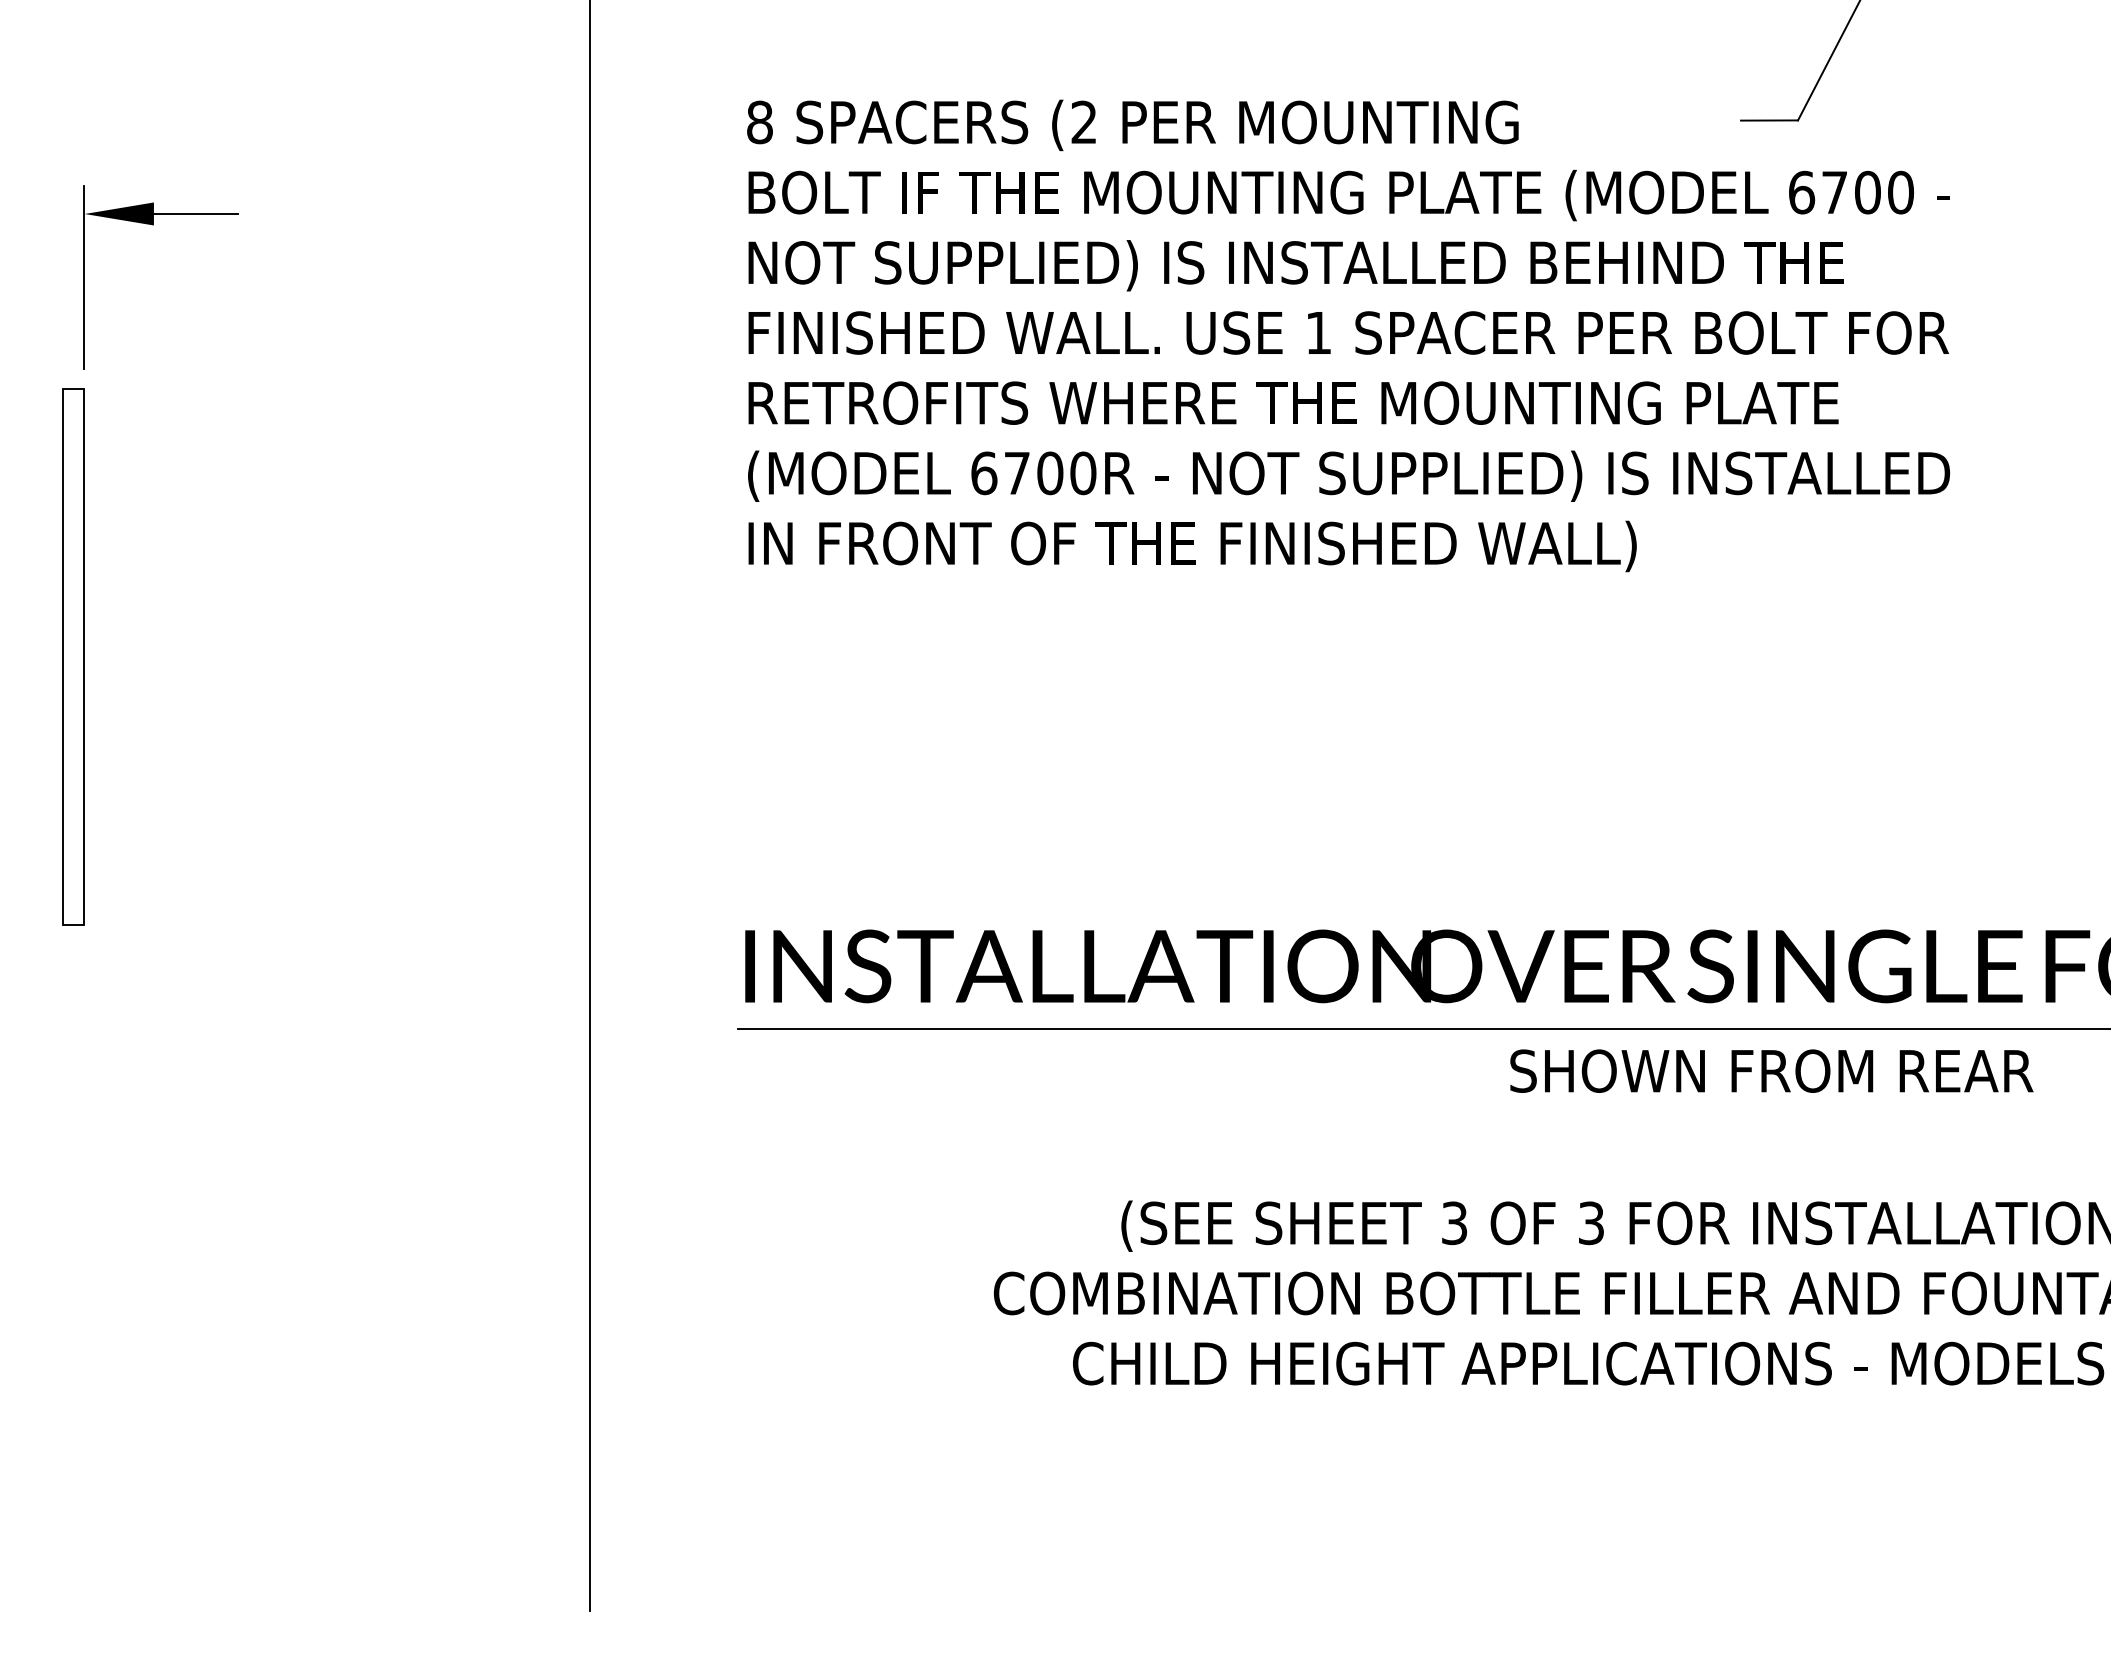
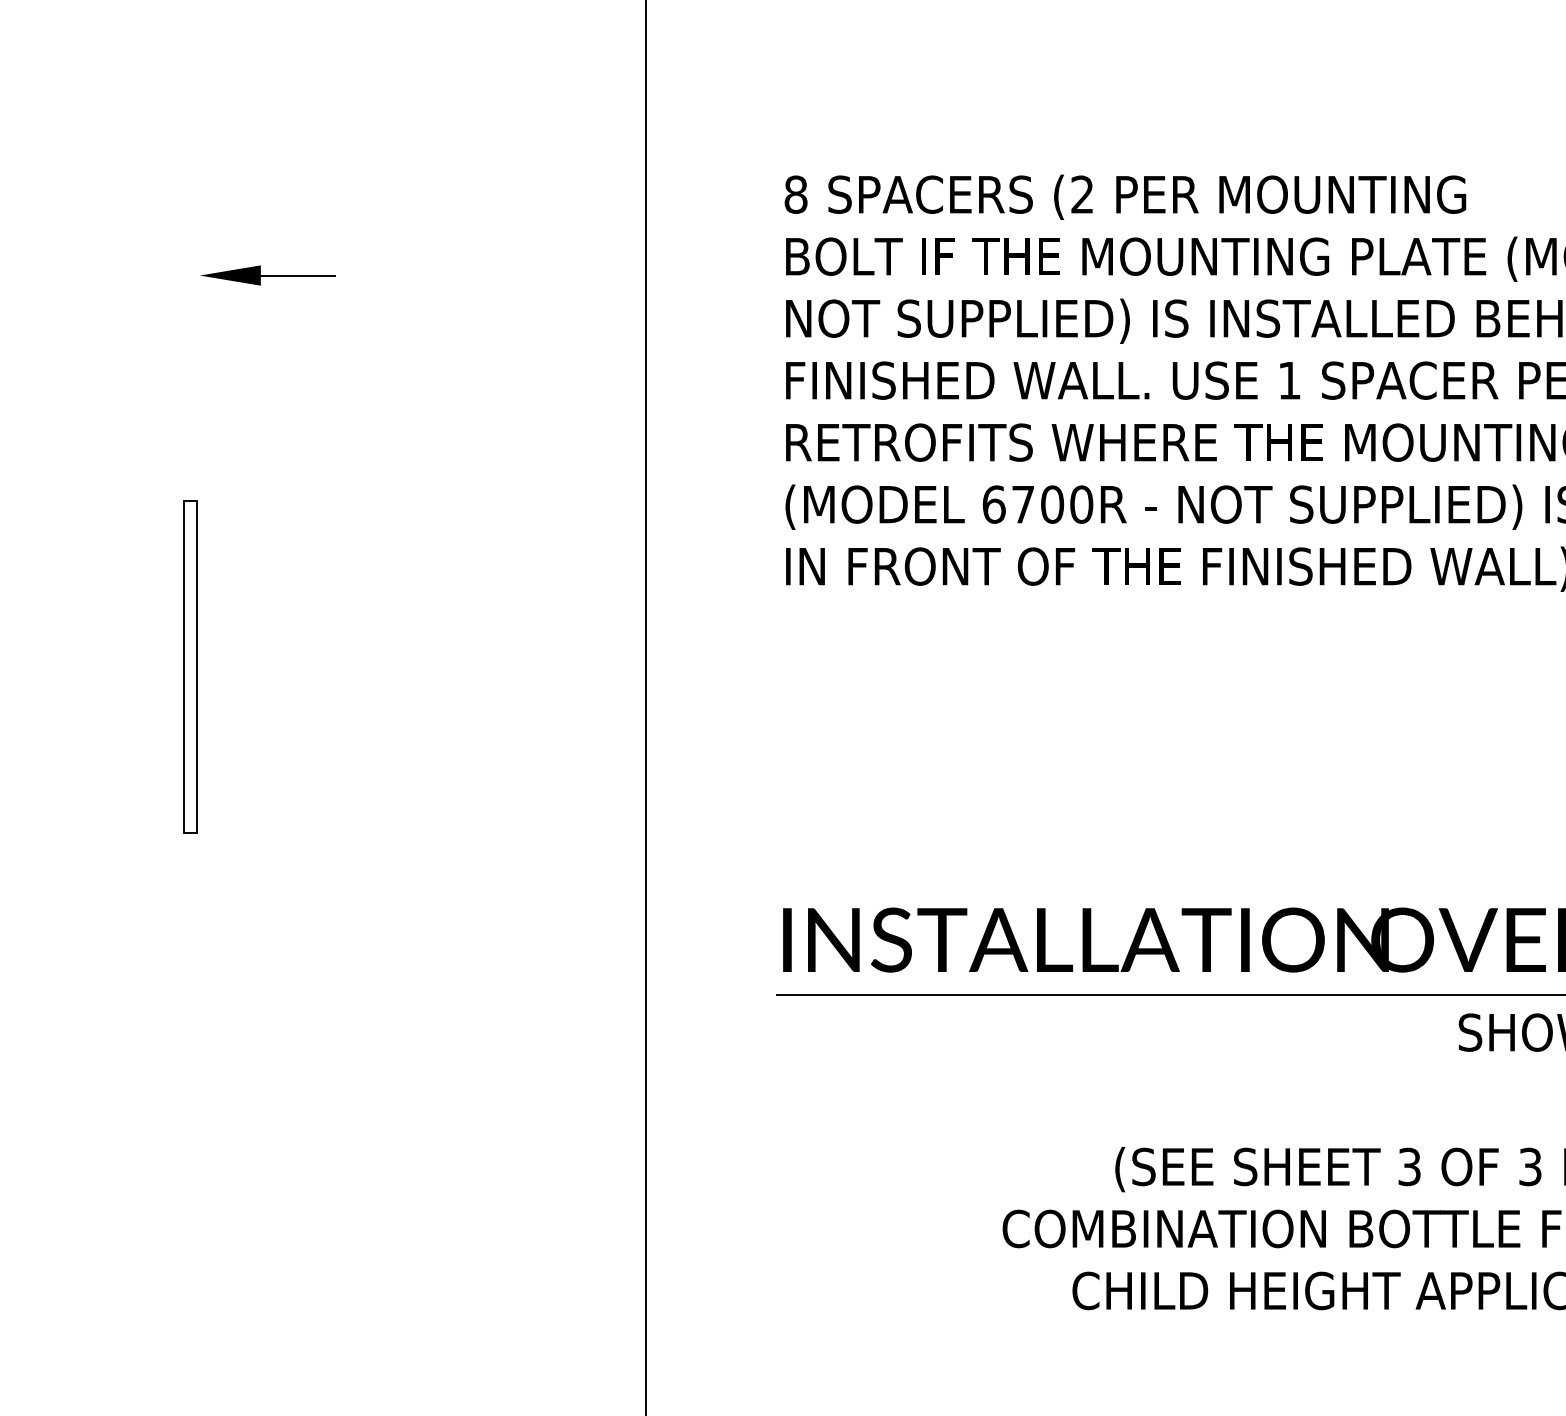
line: (84, 277) -> (199, 331), removed
part: (73, 656) -> (189, 666), size x0.7

